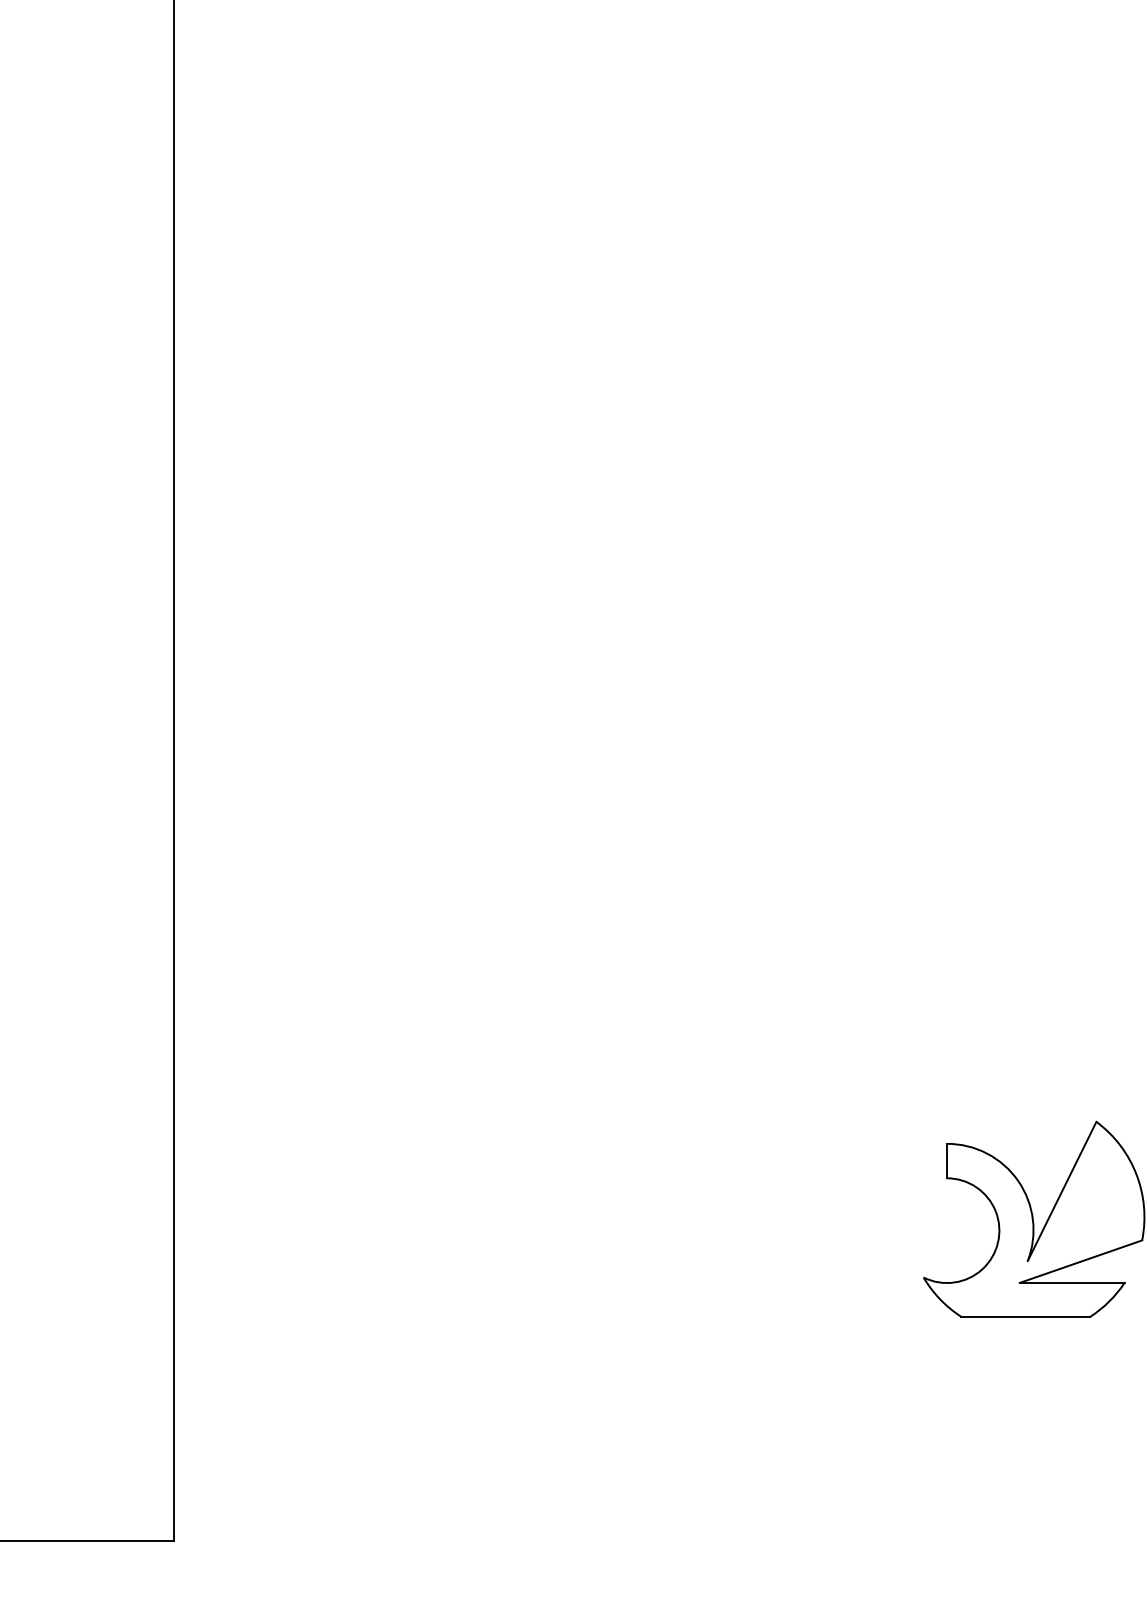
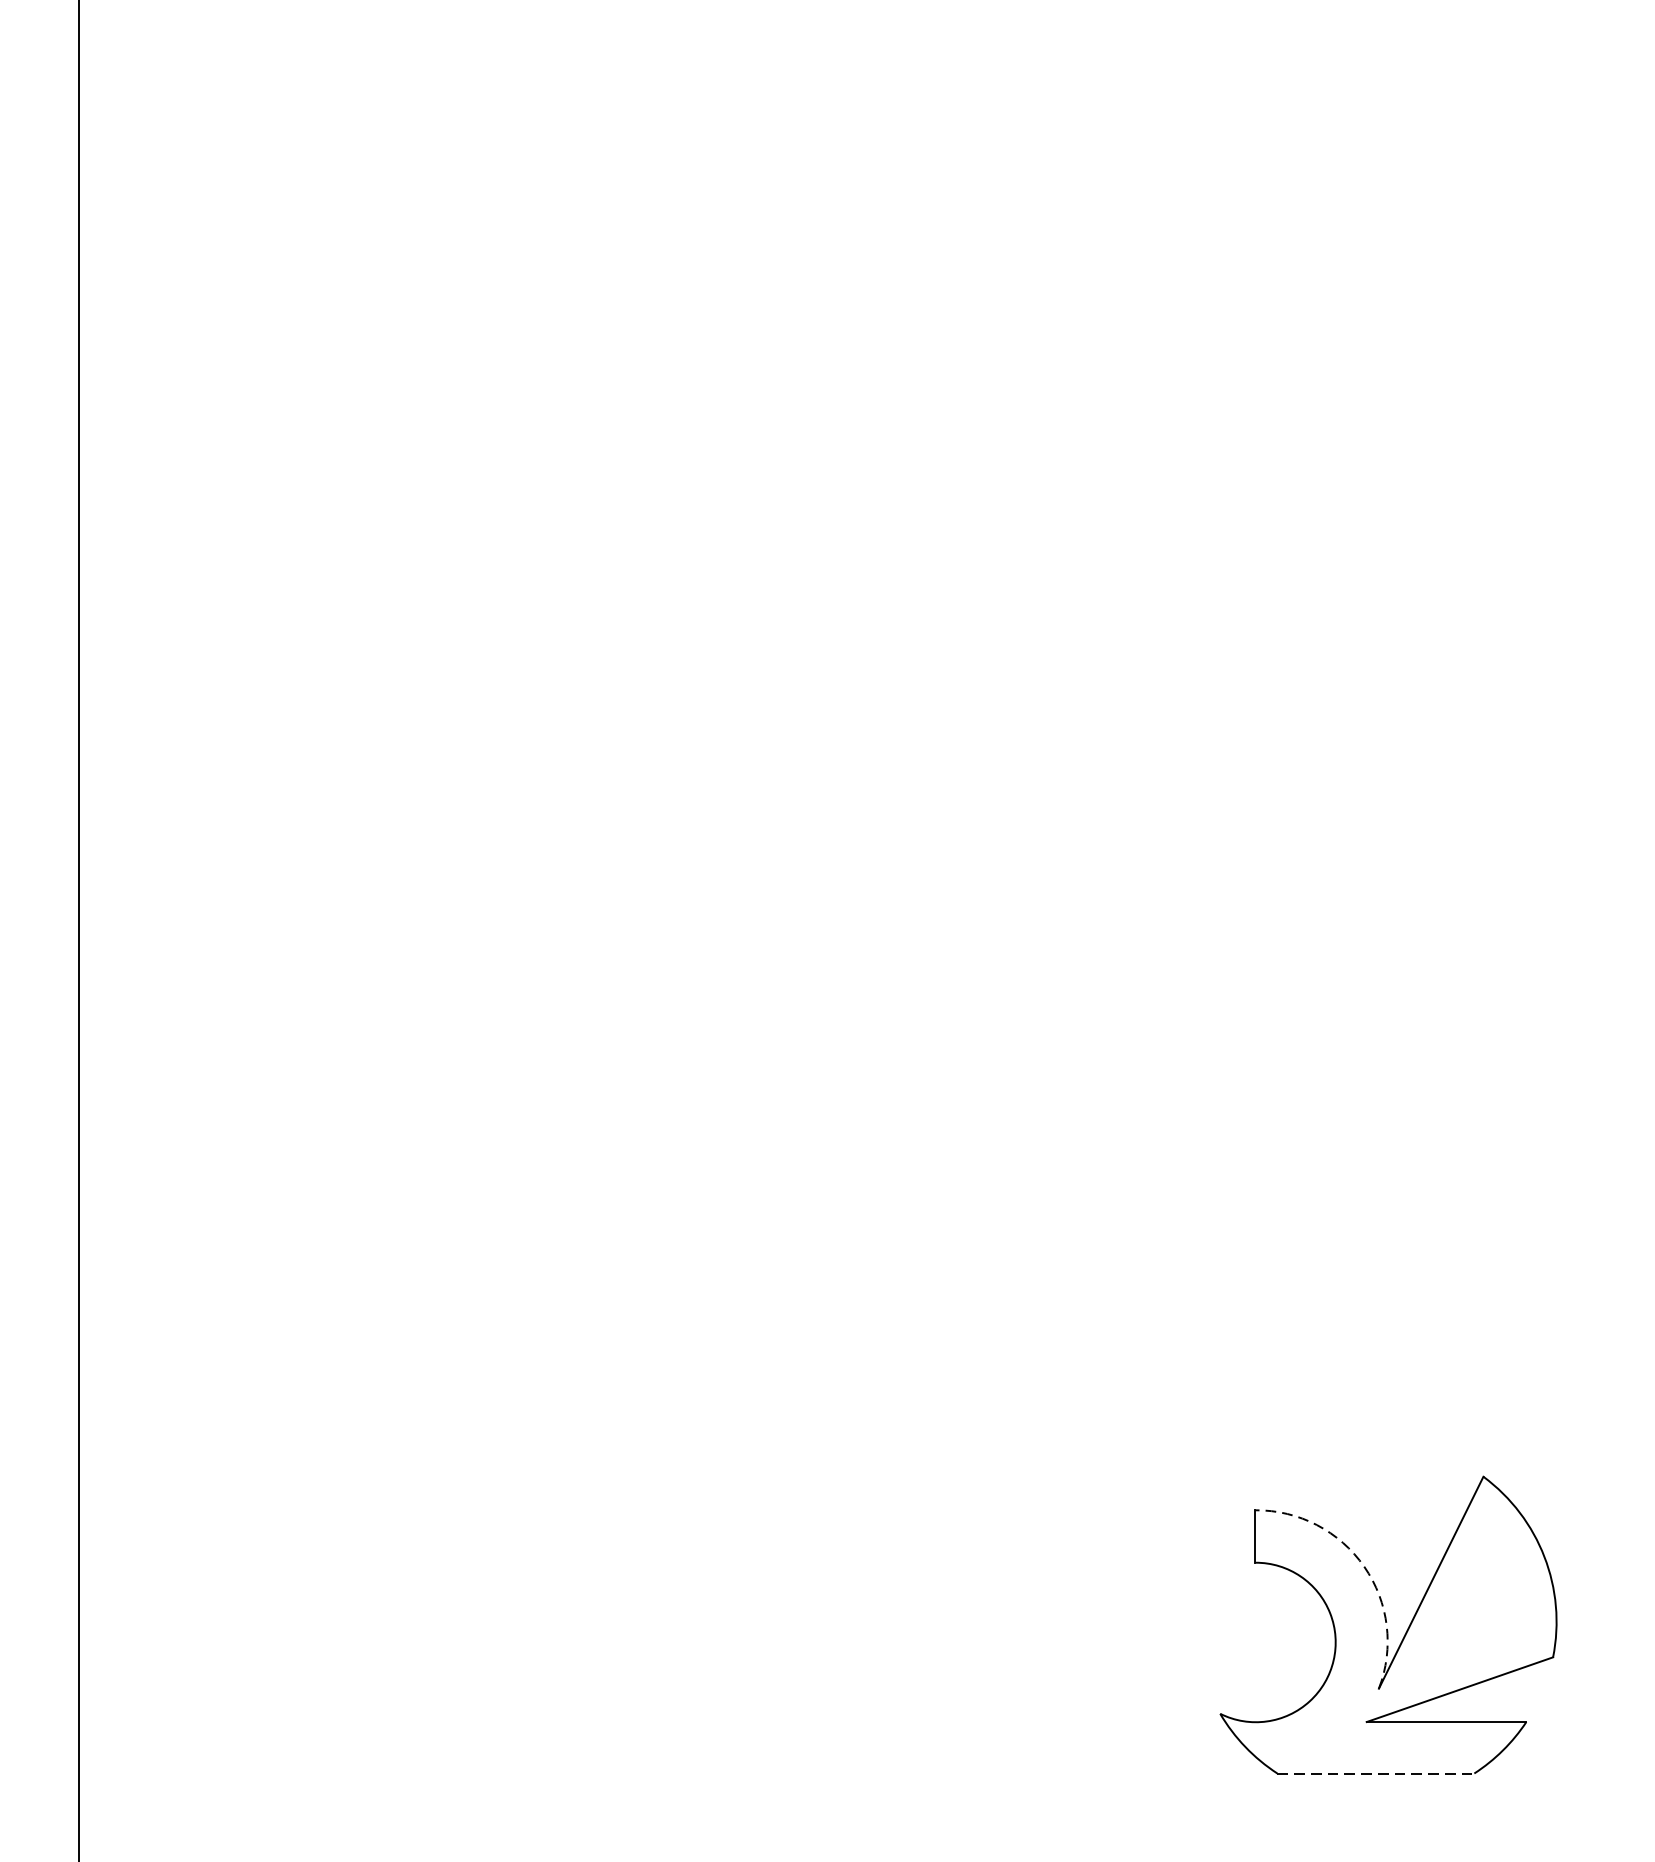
arc: (1018, 1181) -> (1364, 1567), solid -> dashed
line: (1025, 1316) -> (1375, 1773), solid -> dashed

